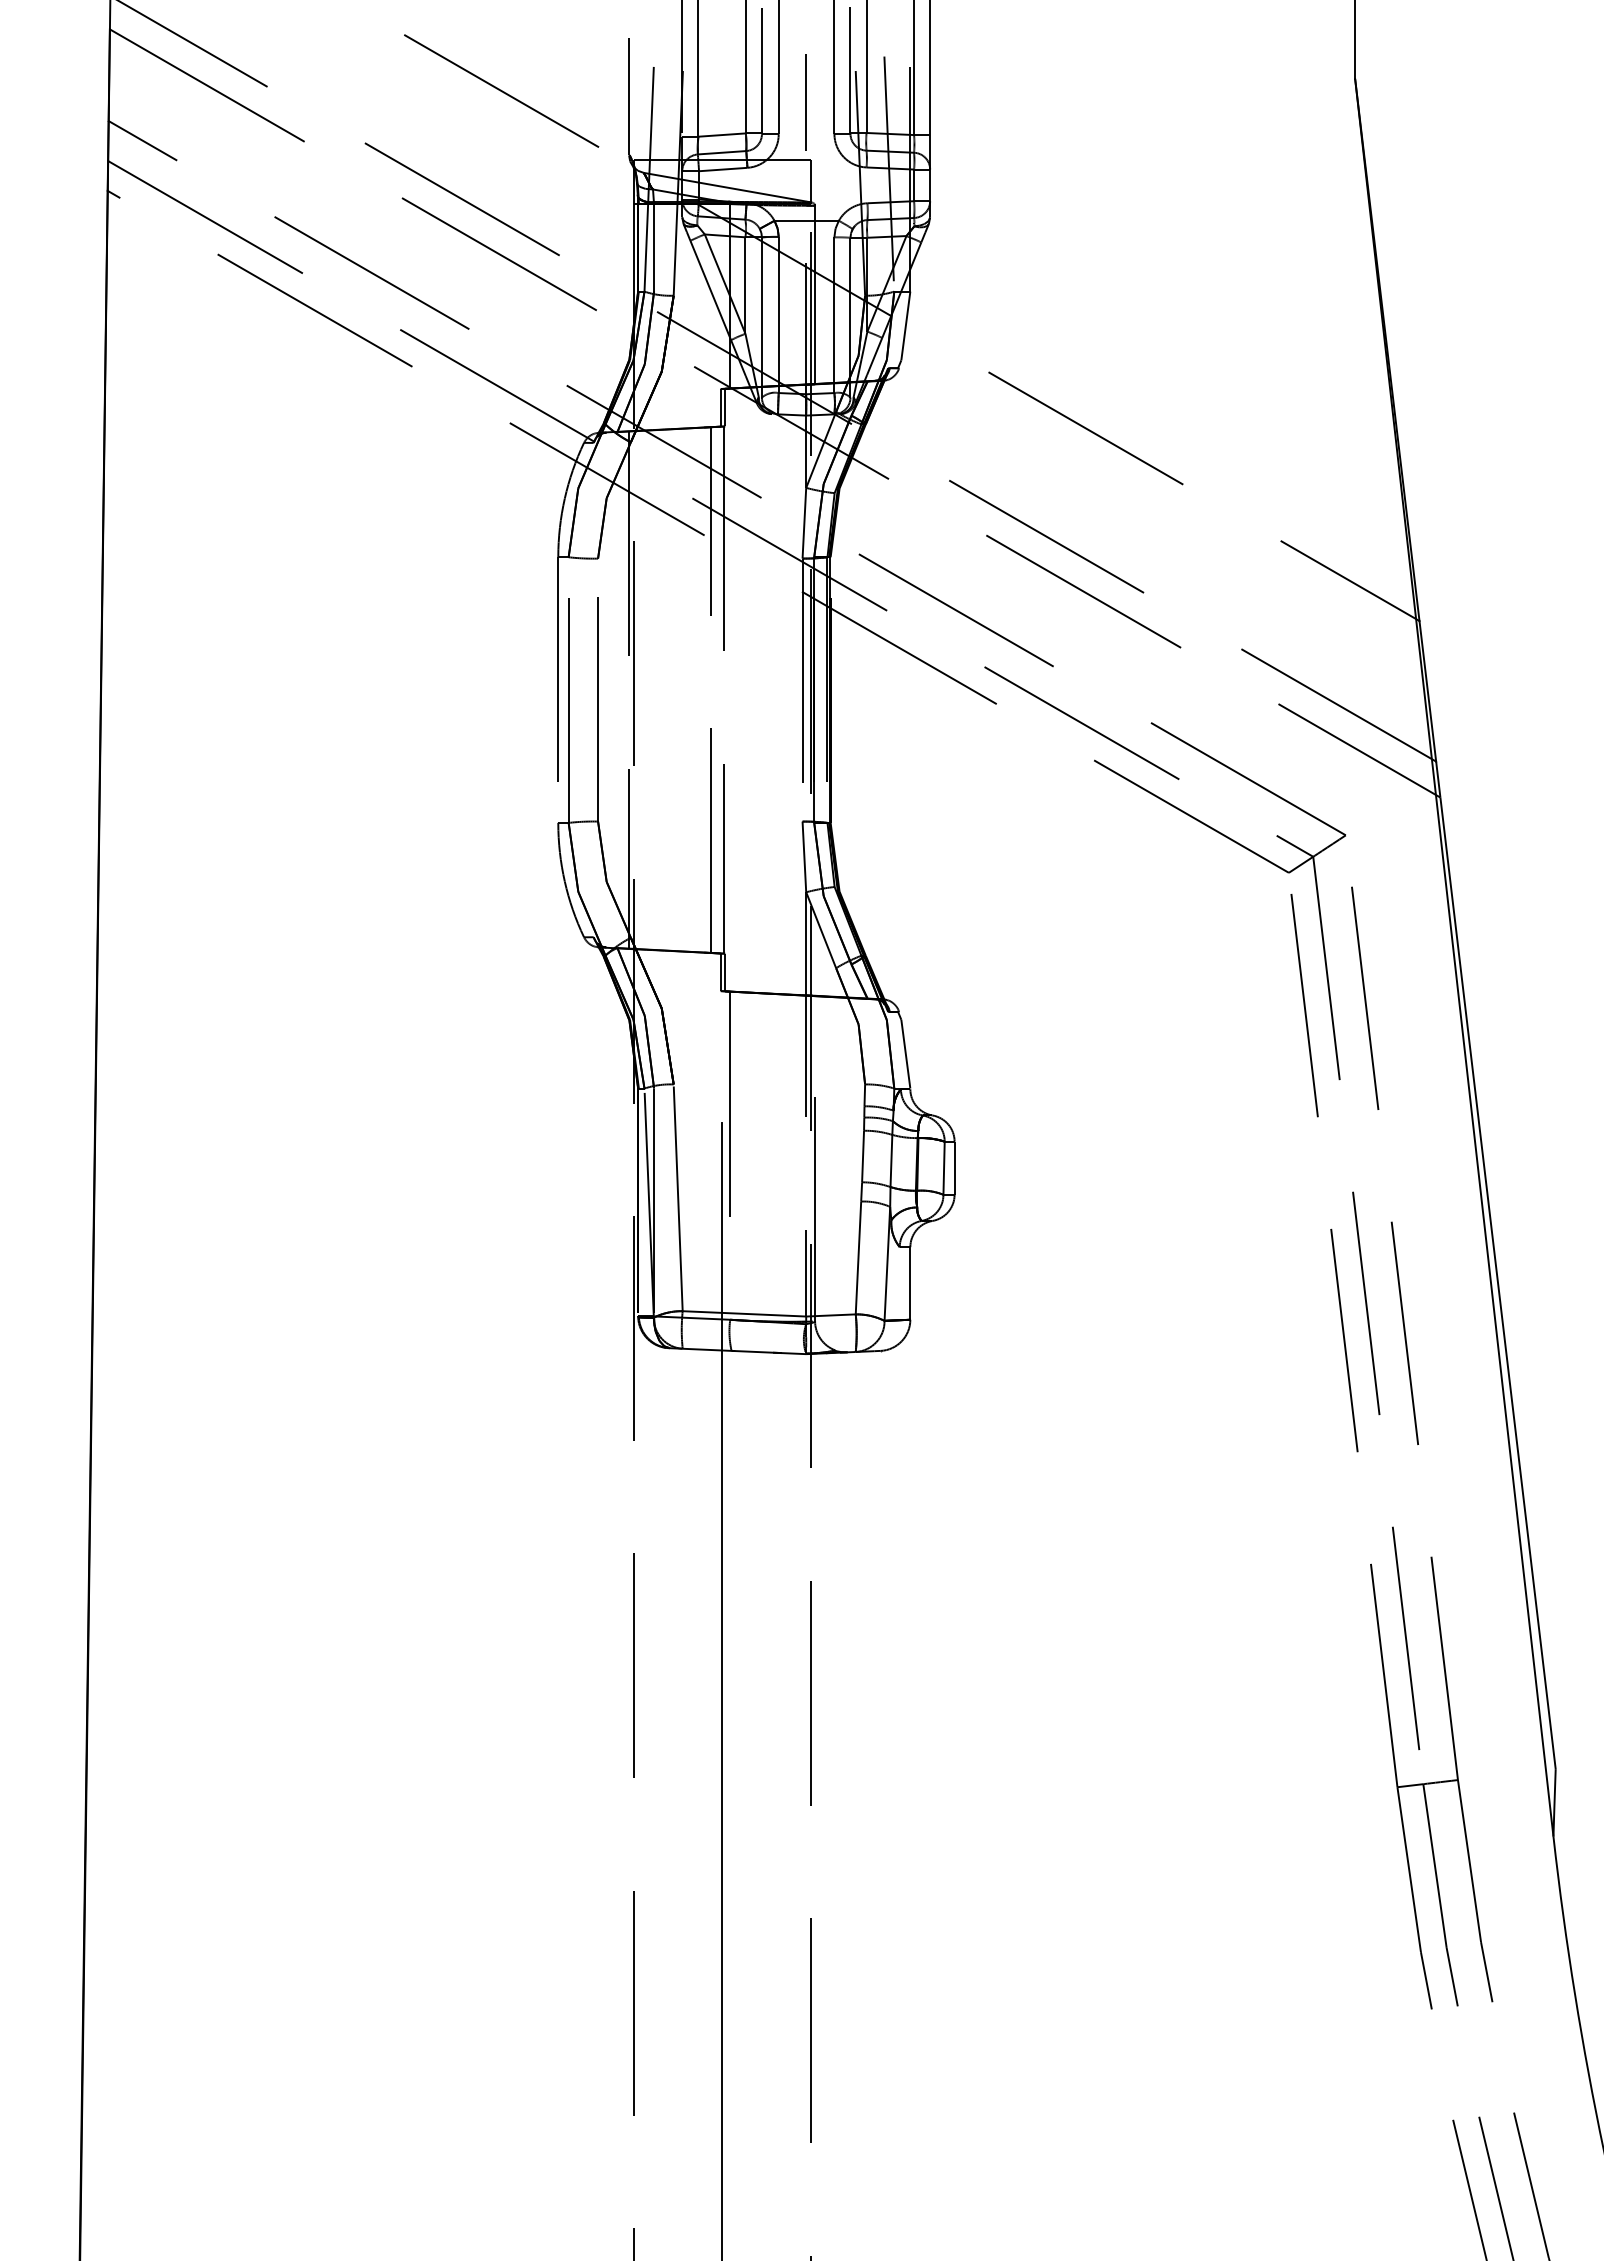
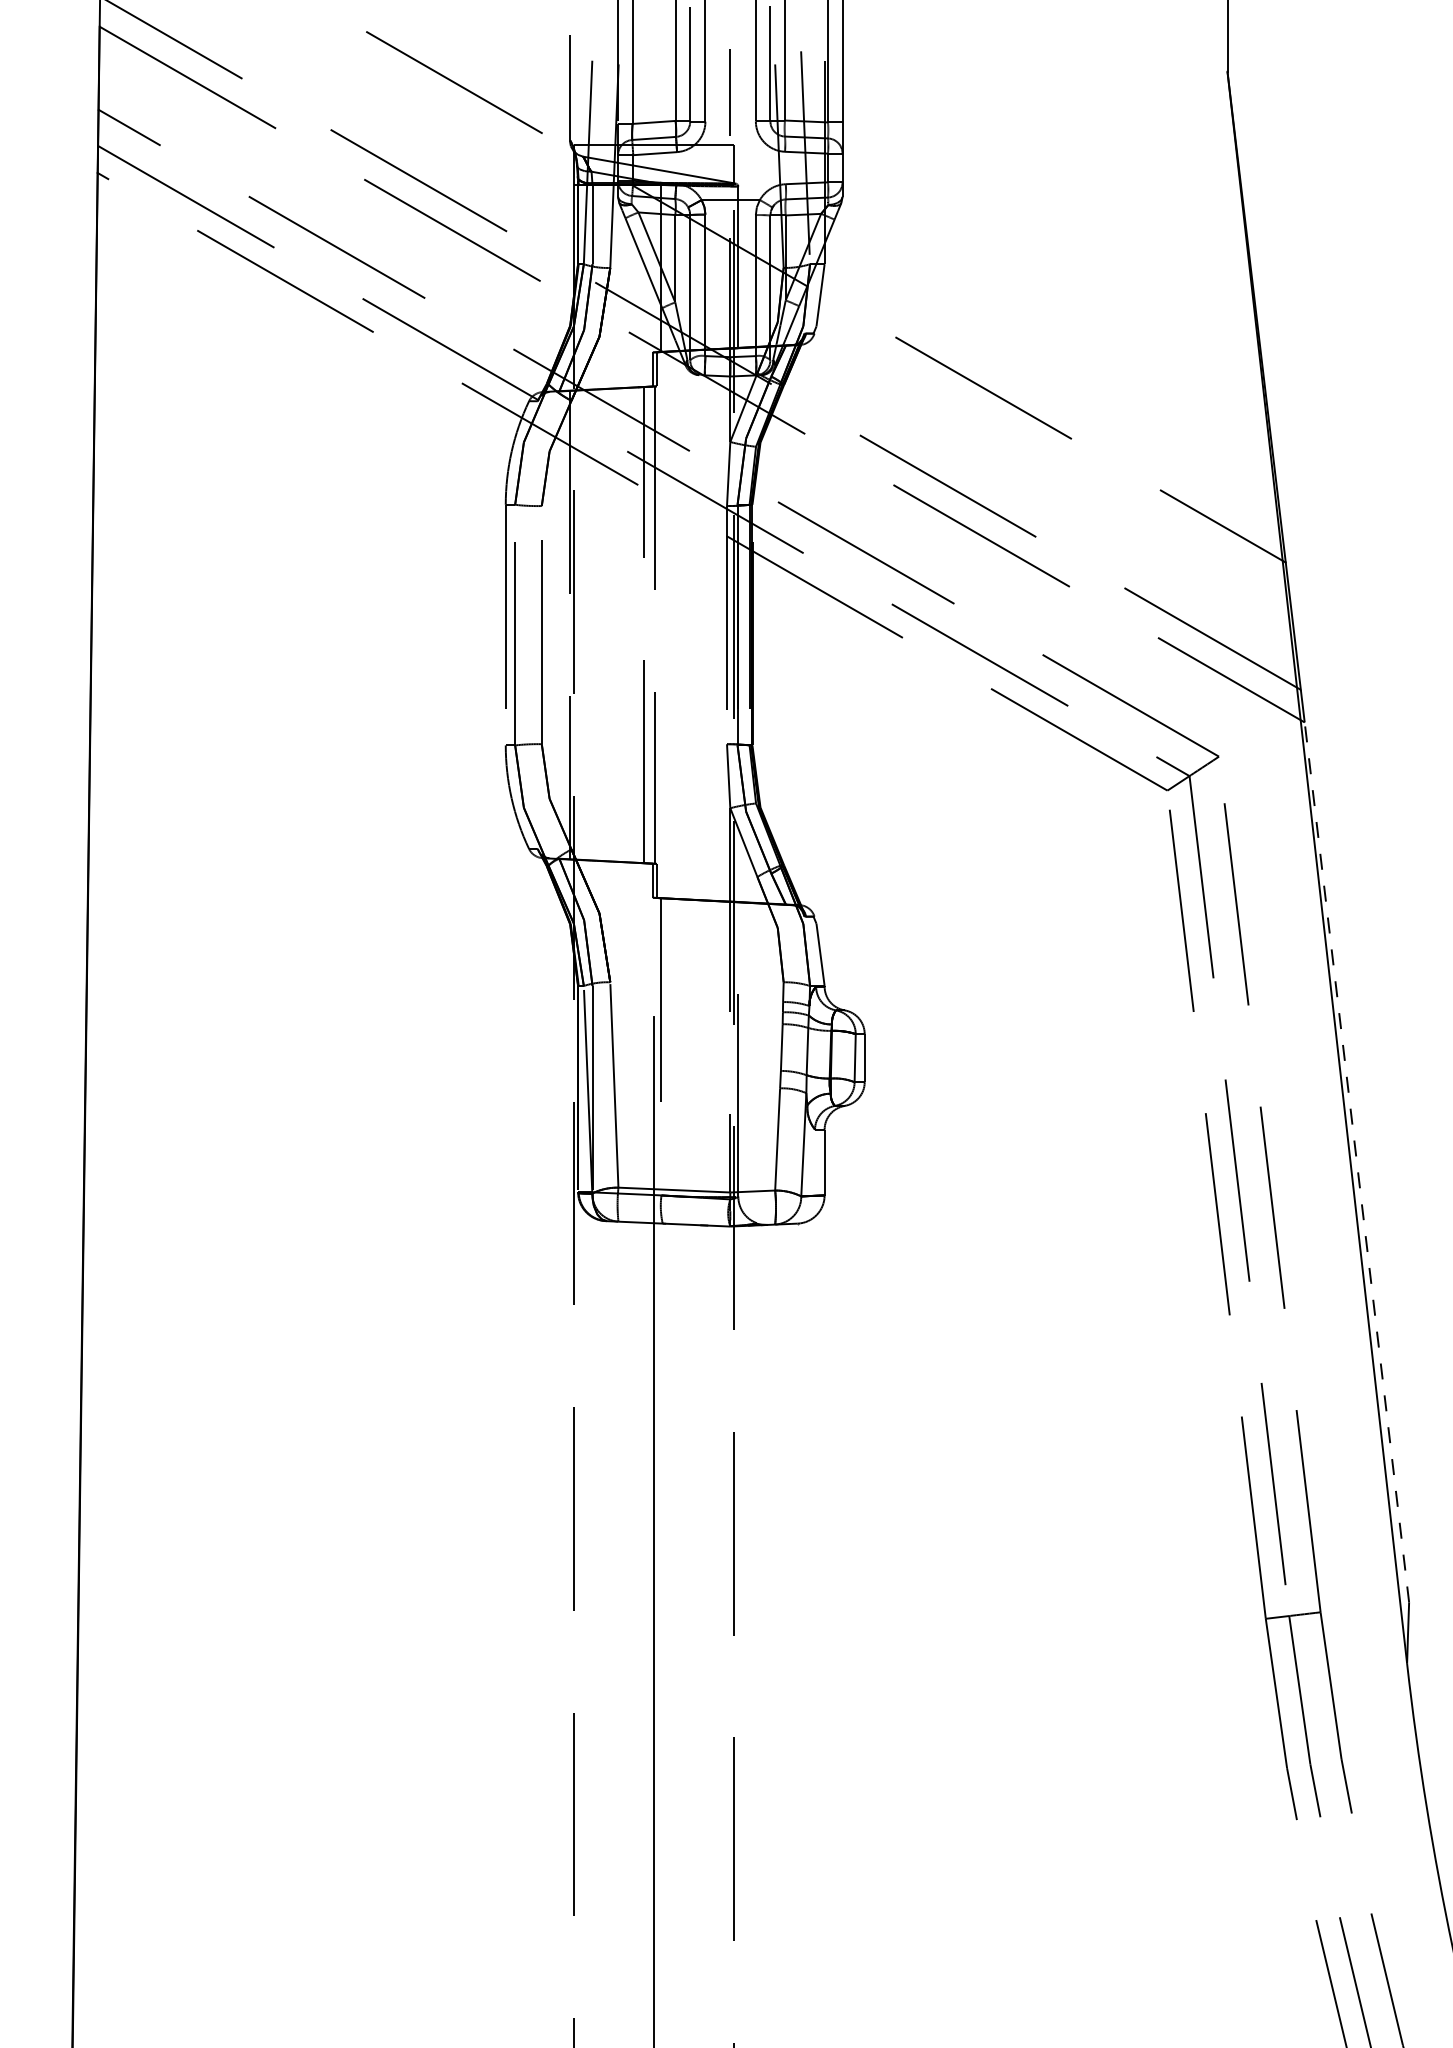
line: (1498, 1283) -> (1357, 1162), solid -> dashed

